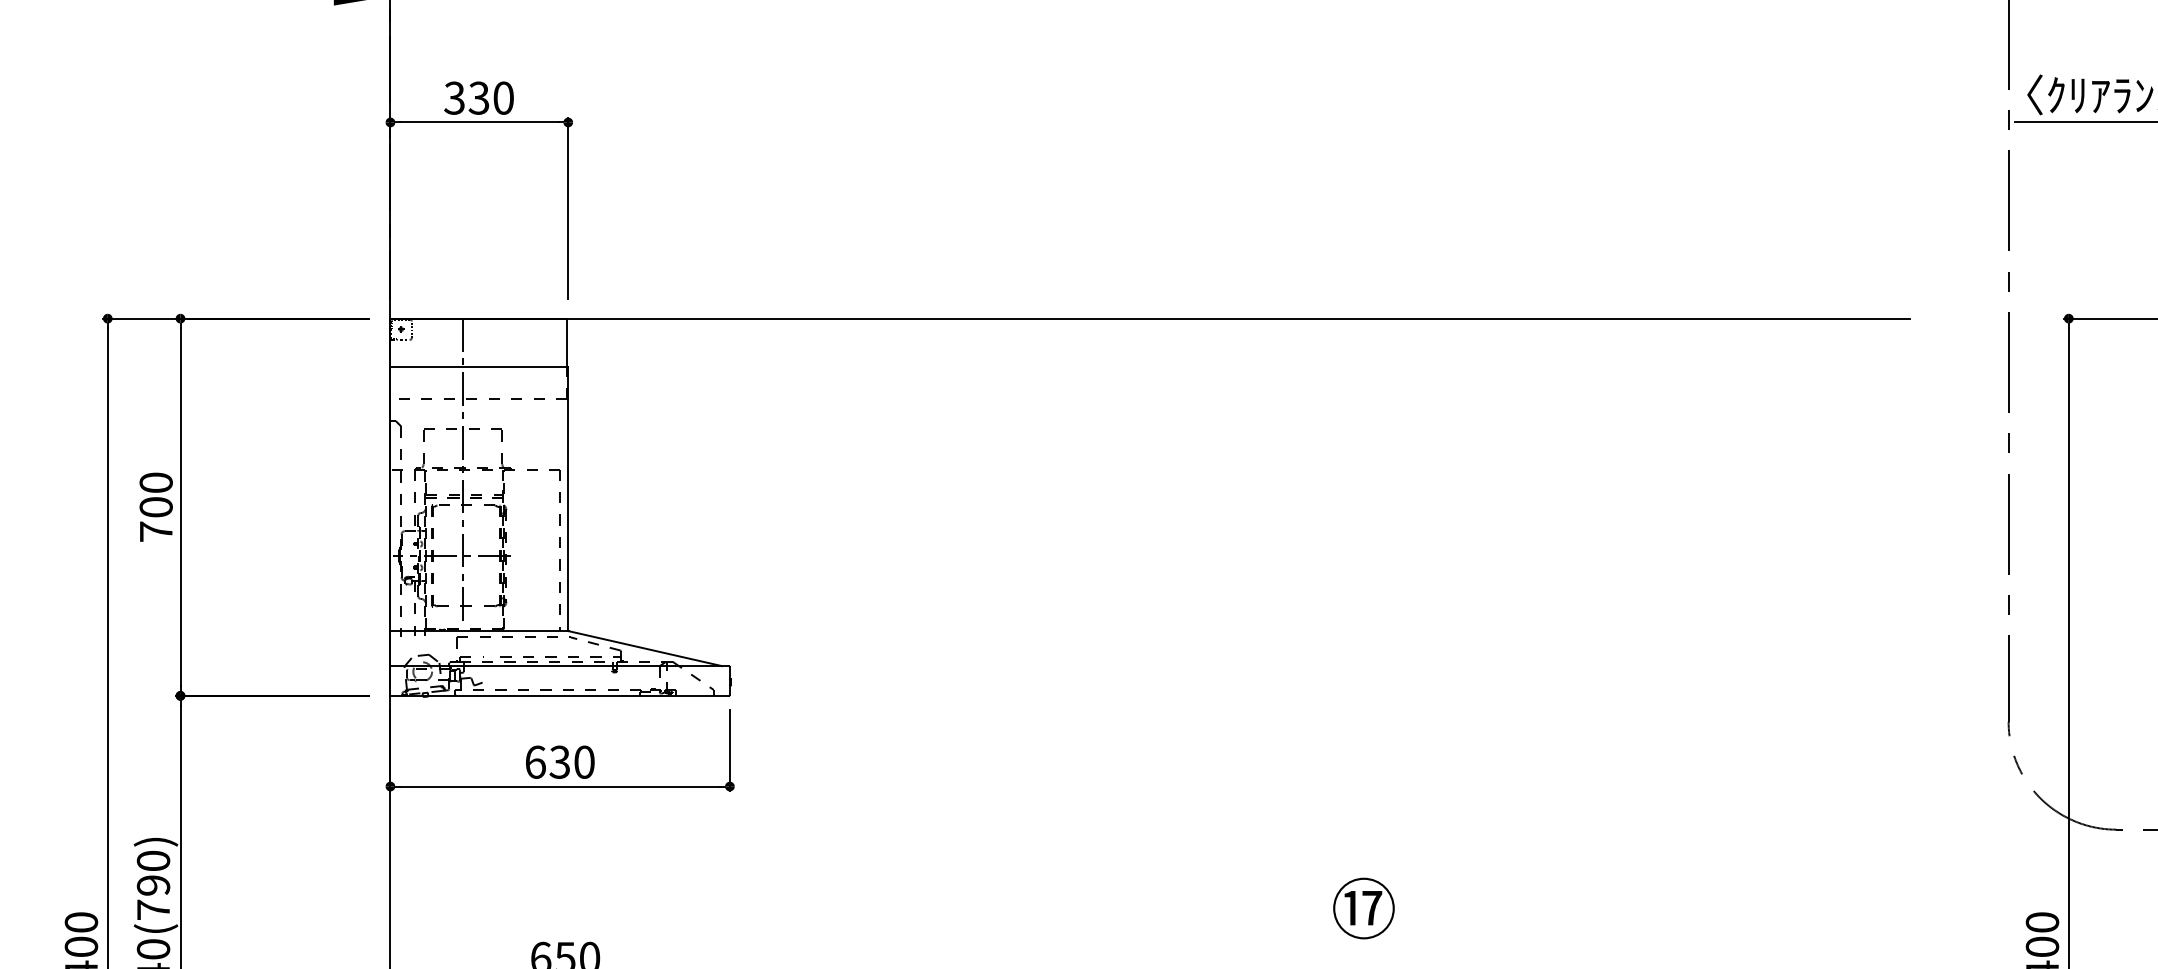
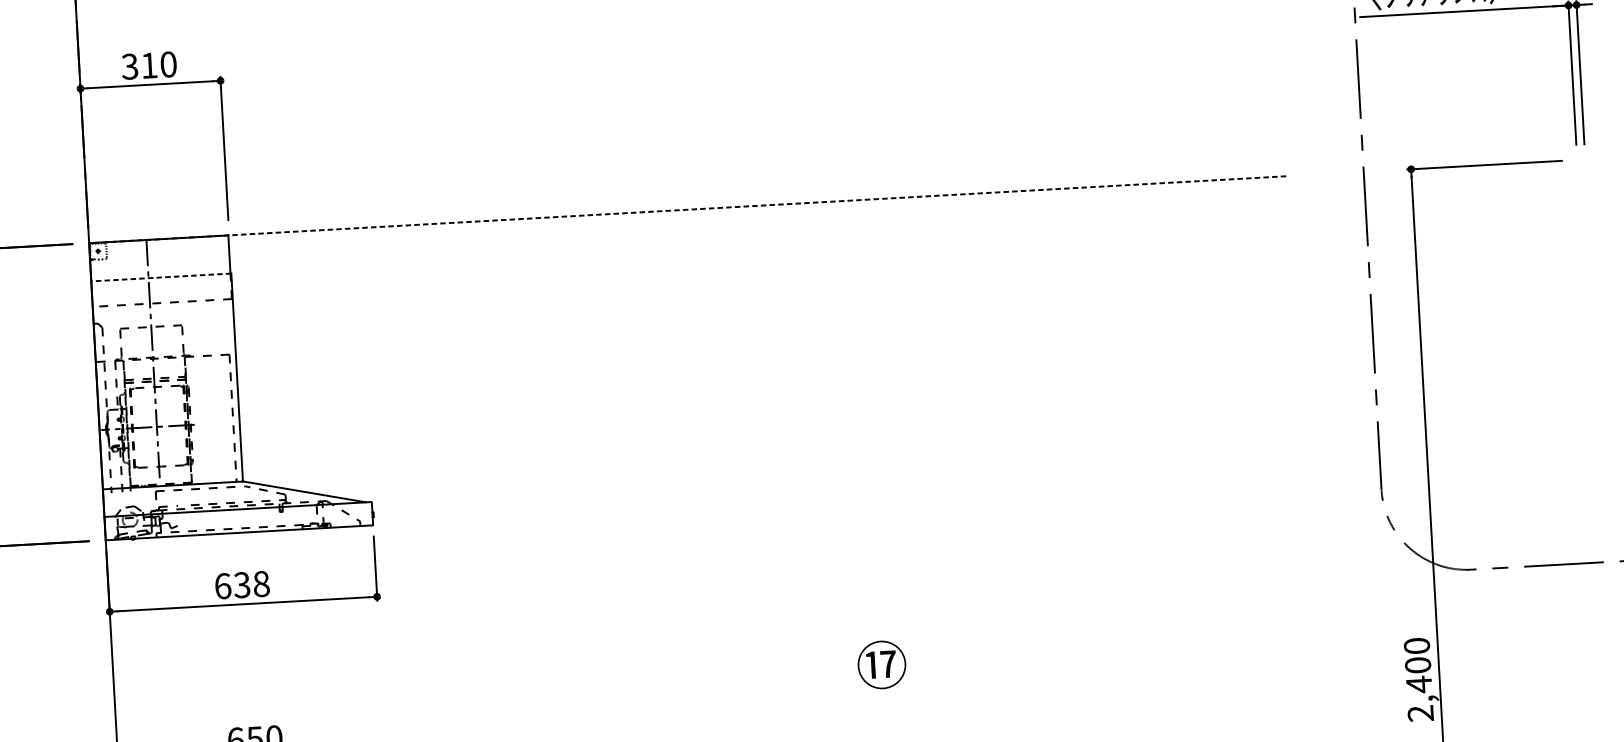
text: (478, 97) -> (148, 65), 330 -> 310
line: (1150, 318) -> (687, 209), solid -> dashed
line: (479, 367) -> (161, 277), solid -> dashed
text: (584, 761) -> (261, 583), 630 -> 638

